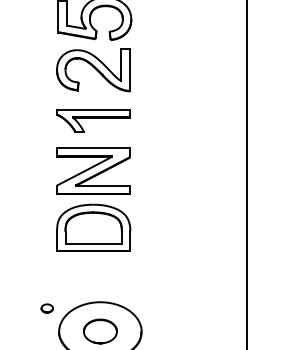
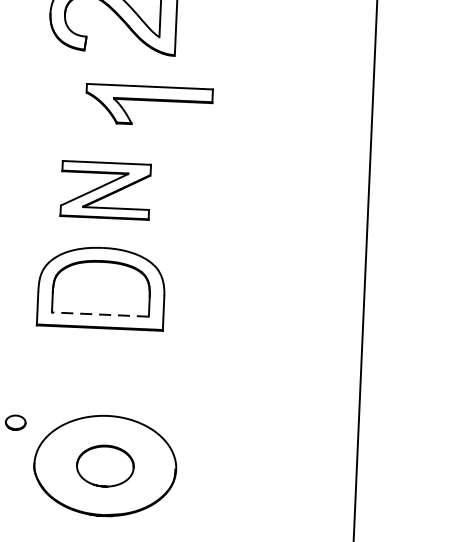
part: (93, 120) -> (148, 104), moved
part: (93, 170) -> (105, 189), size x0.7
line: (93, 243) -> (100, 314), solid -> dashed

